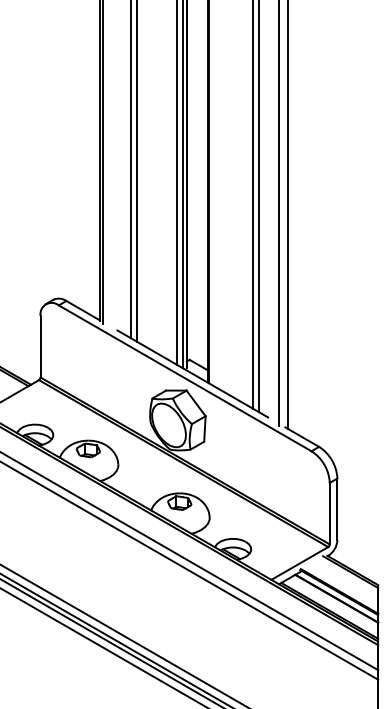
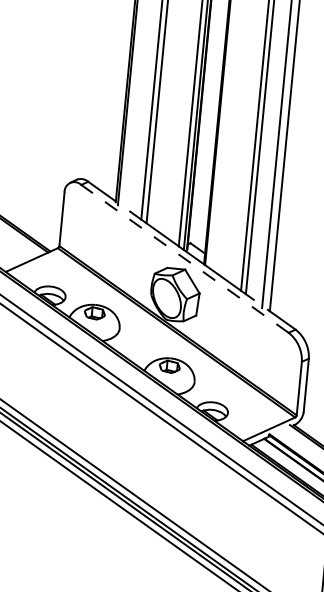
line: (185, 378) -> (185, 259), solid -> dashed

